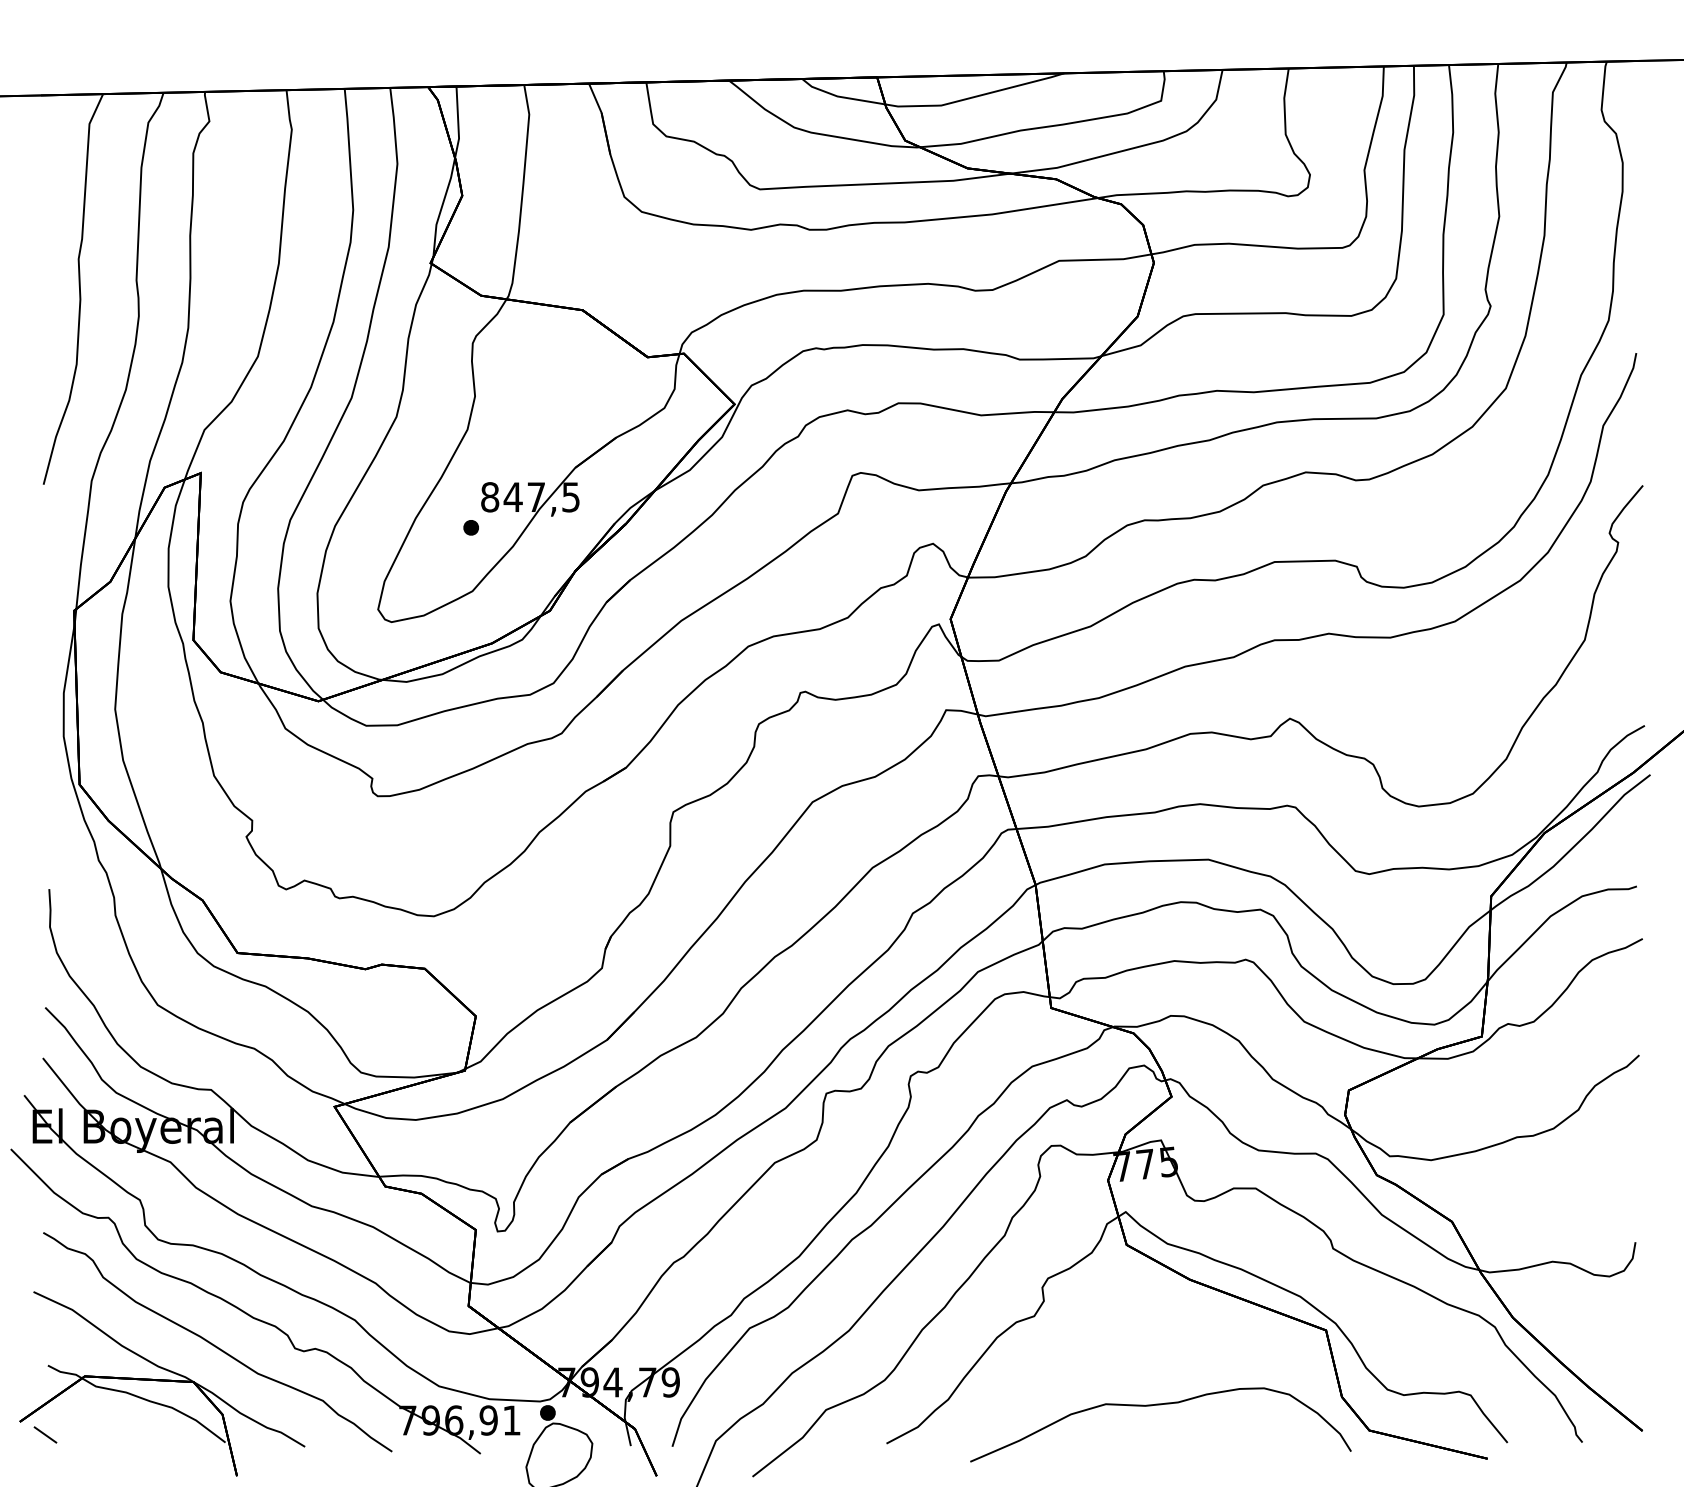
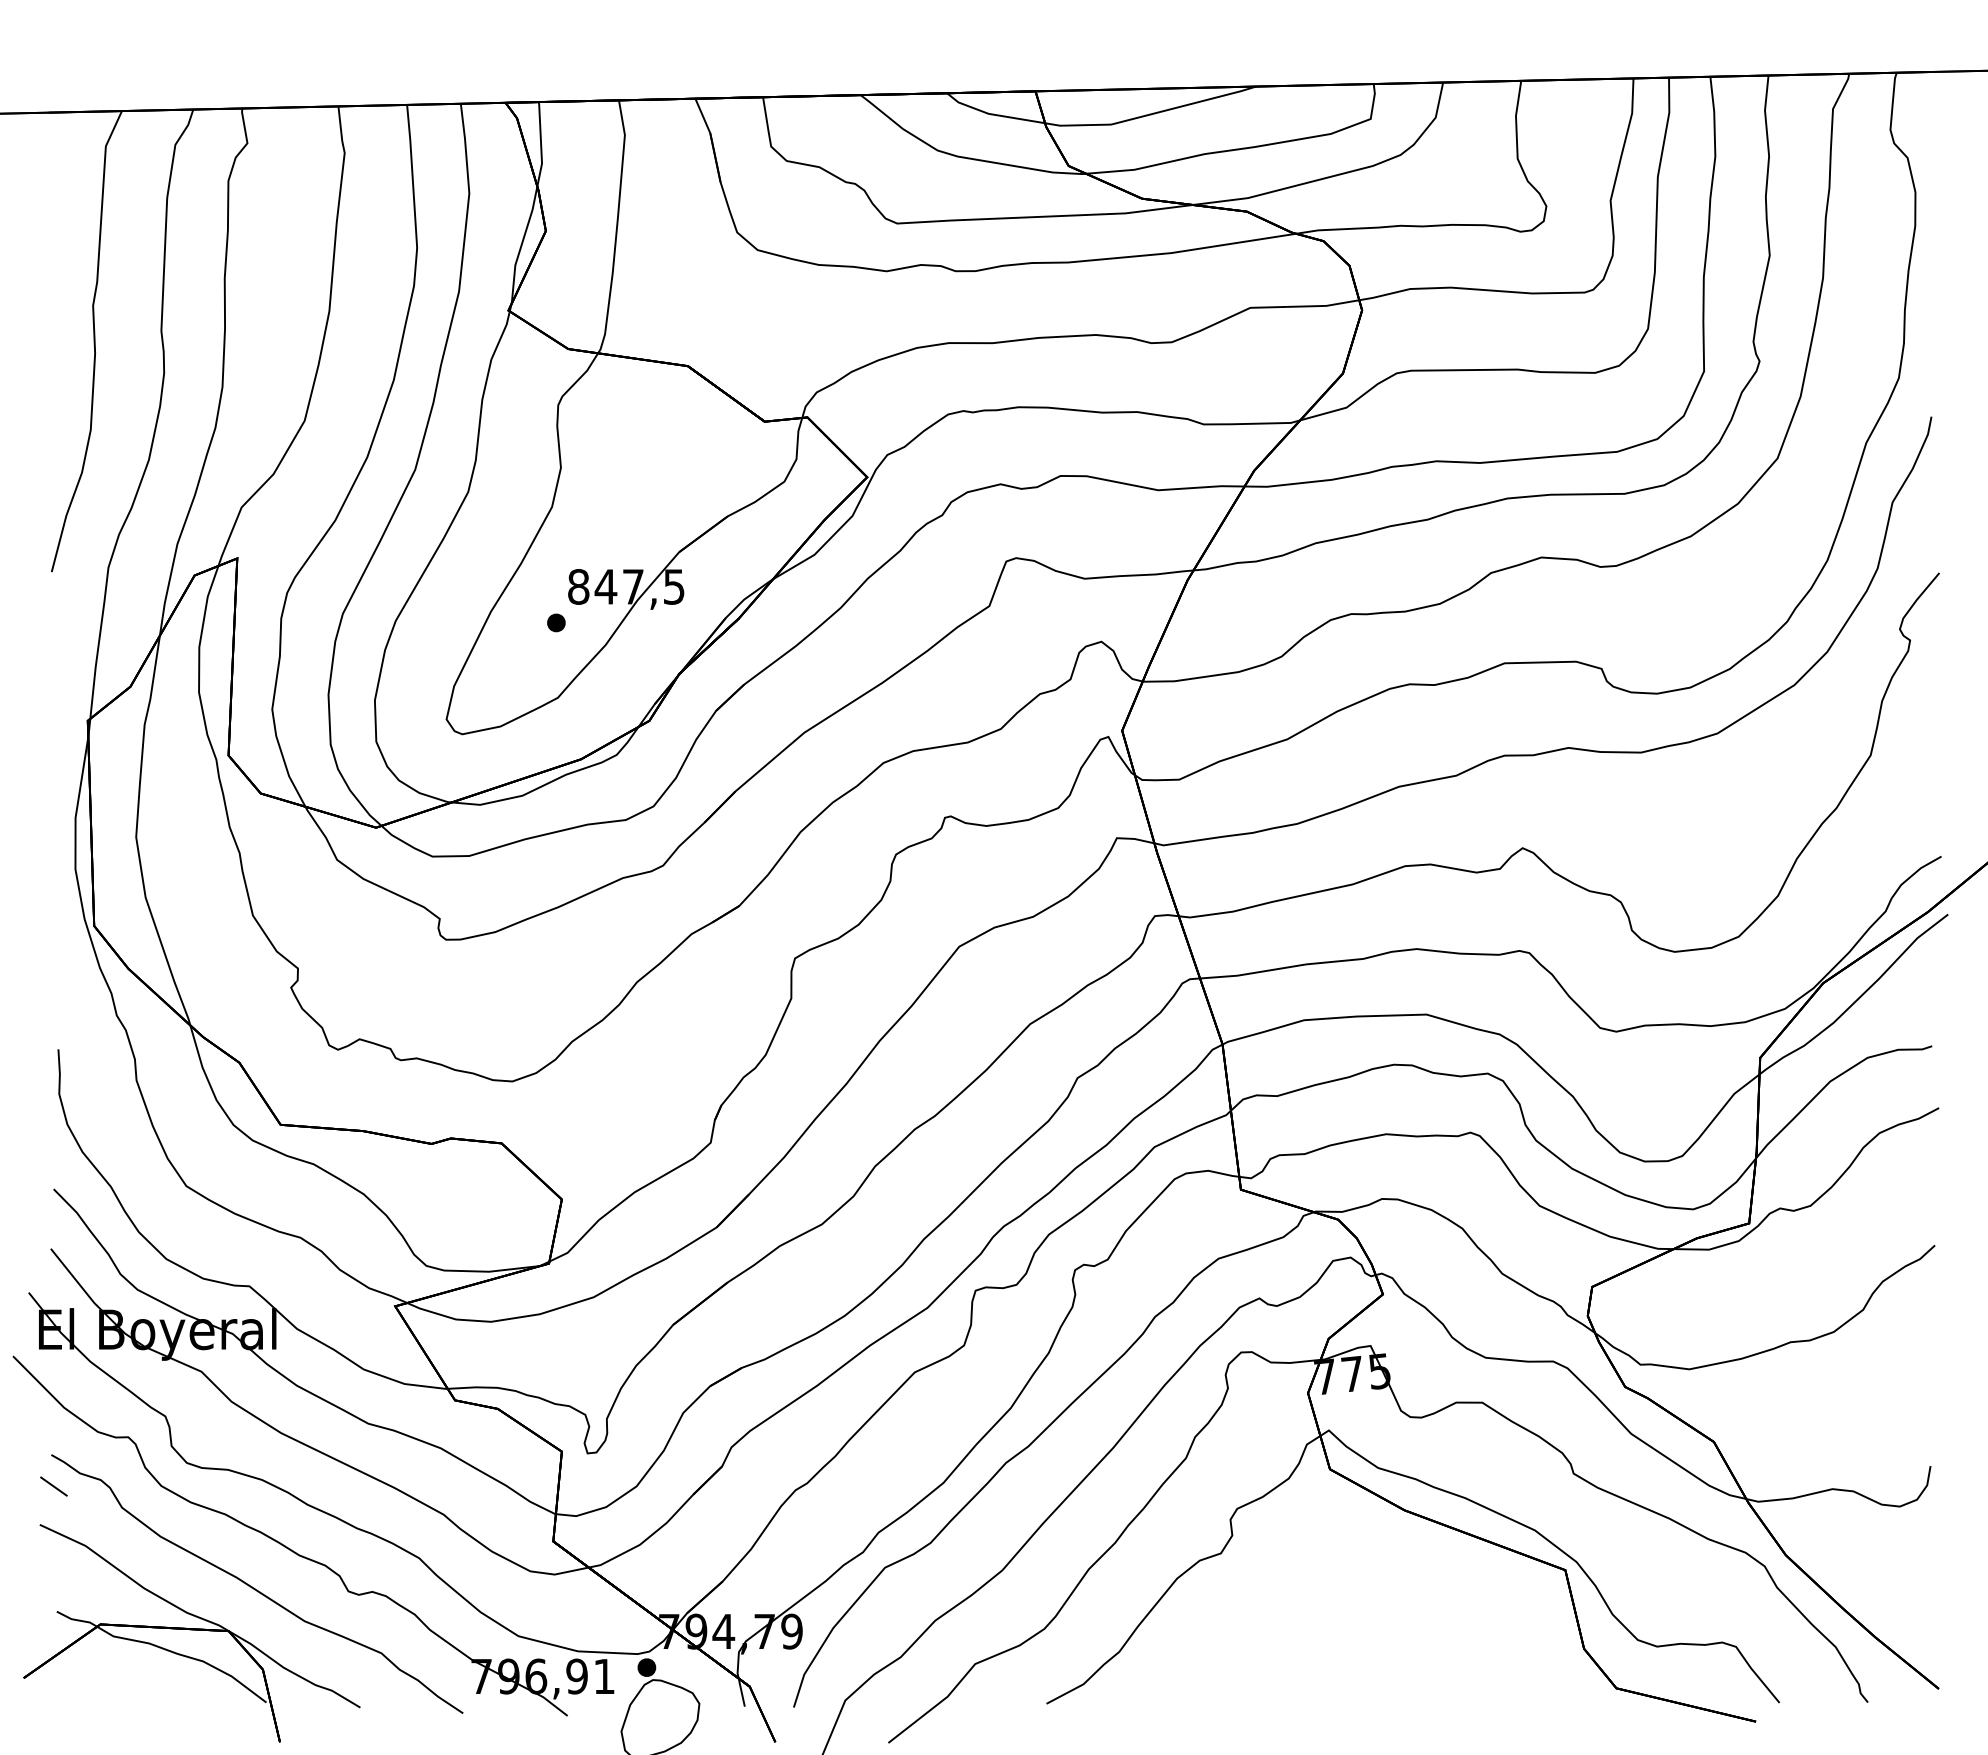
part: (1161, 1405) -> (1370, 1658), removed
line: (45, 1434) -> (53, 1486), moved

